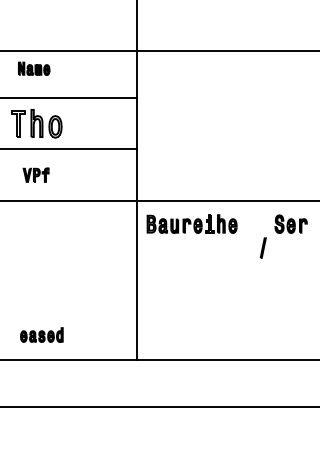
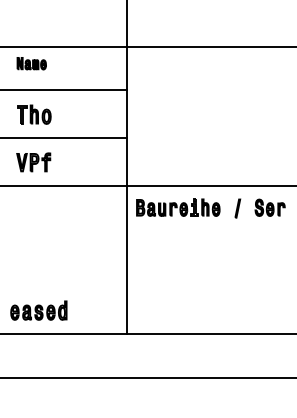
part: (36, 123) -> (33, 114), size x0.71
part: (35, 174) -> (33, 161), size x1.43
line: (262, 247) -> (237, 208), moved
part: (41, 334) -> (38, 310), size x1.43

